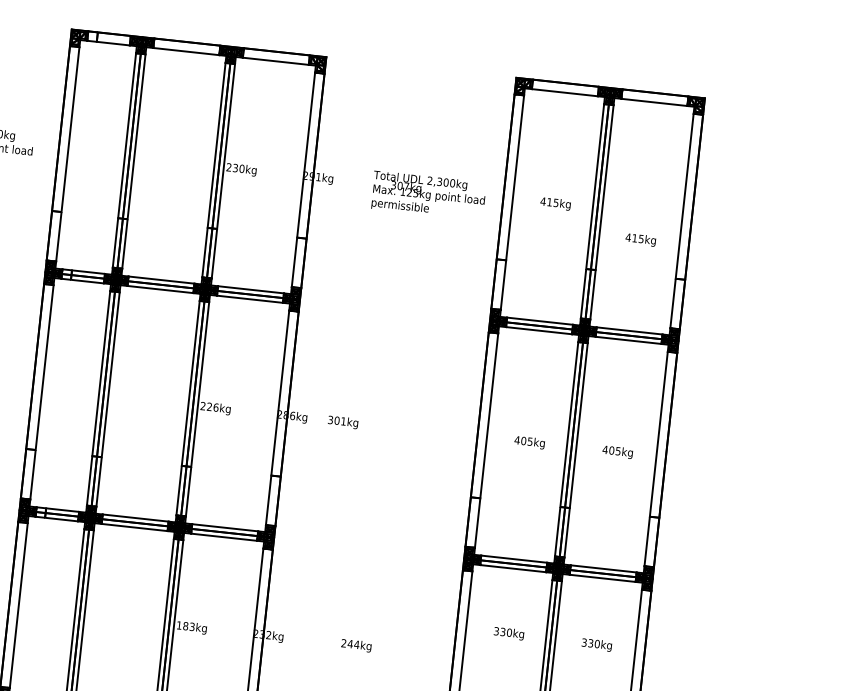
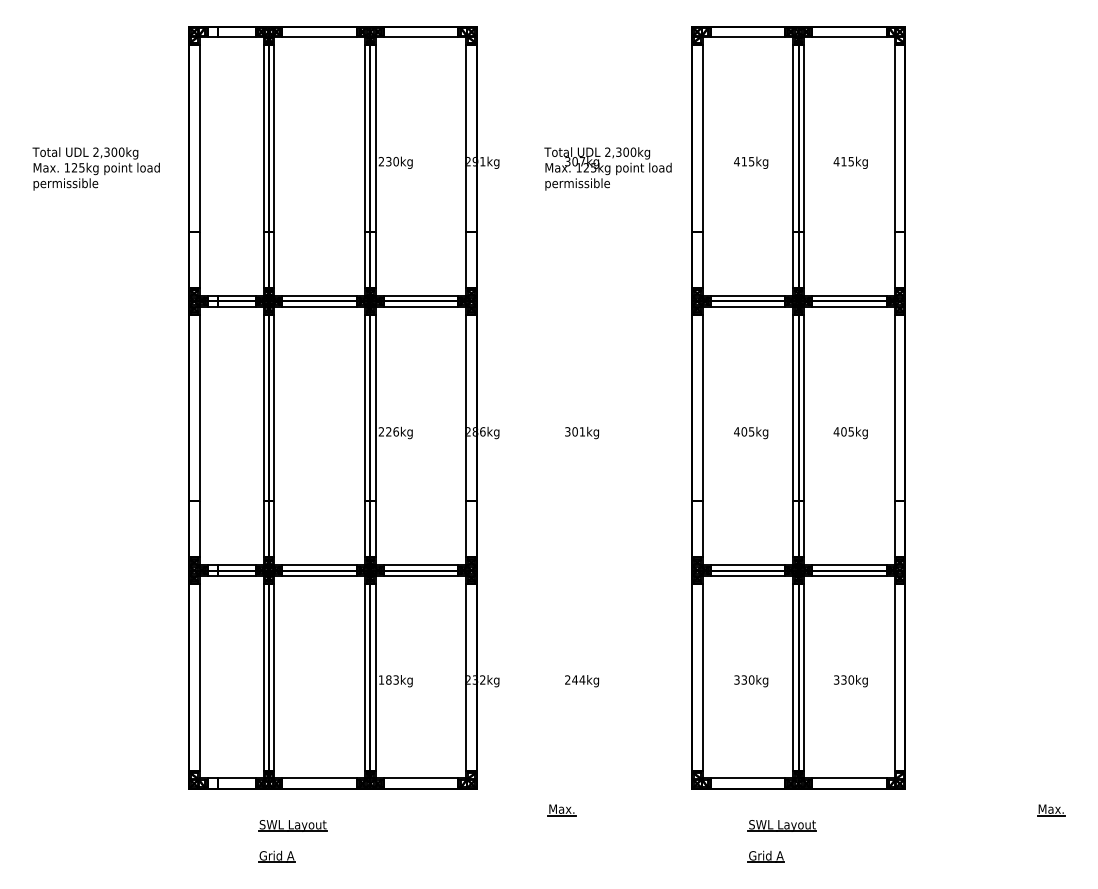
text: (640, 239) -> (850, 162), moved
text: (342, 421) -> (581, 432), moved
text: (509, 634) -> (751, 681), moved
text: (596, 645) -> (850, 681), moved

